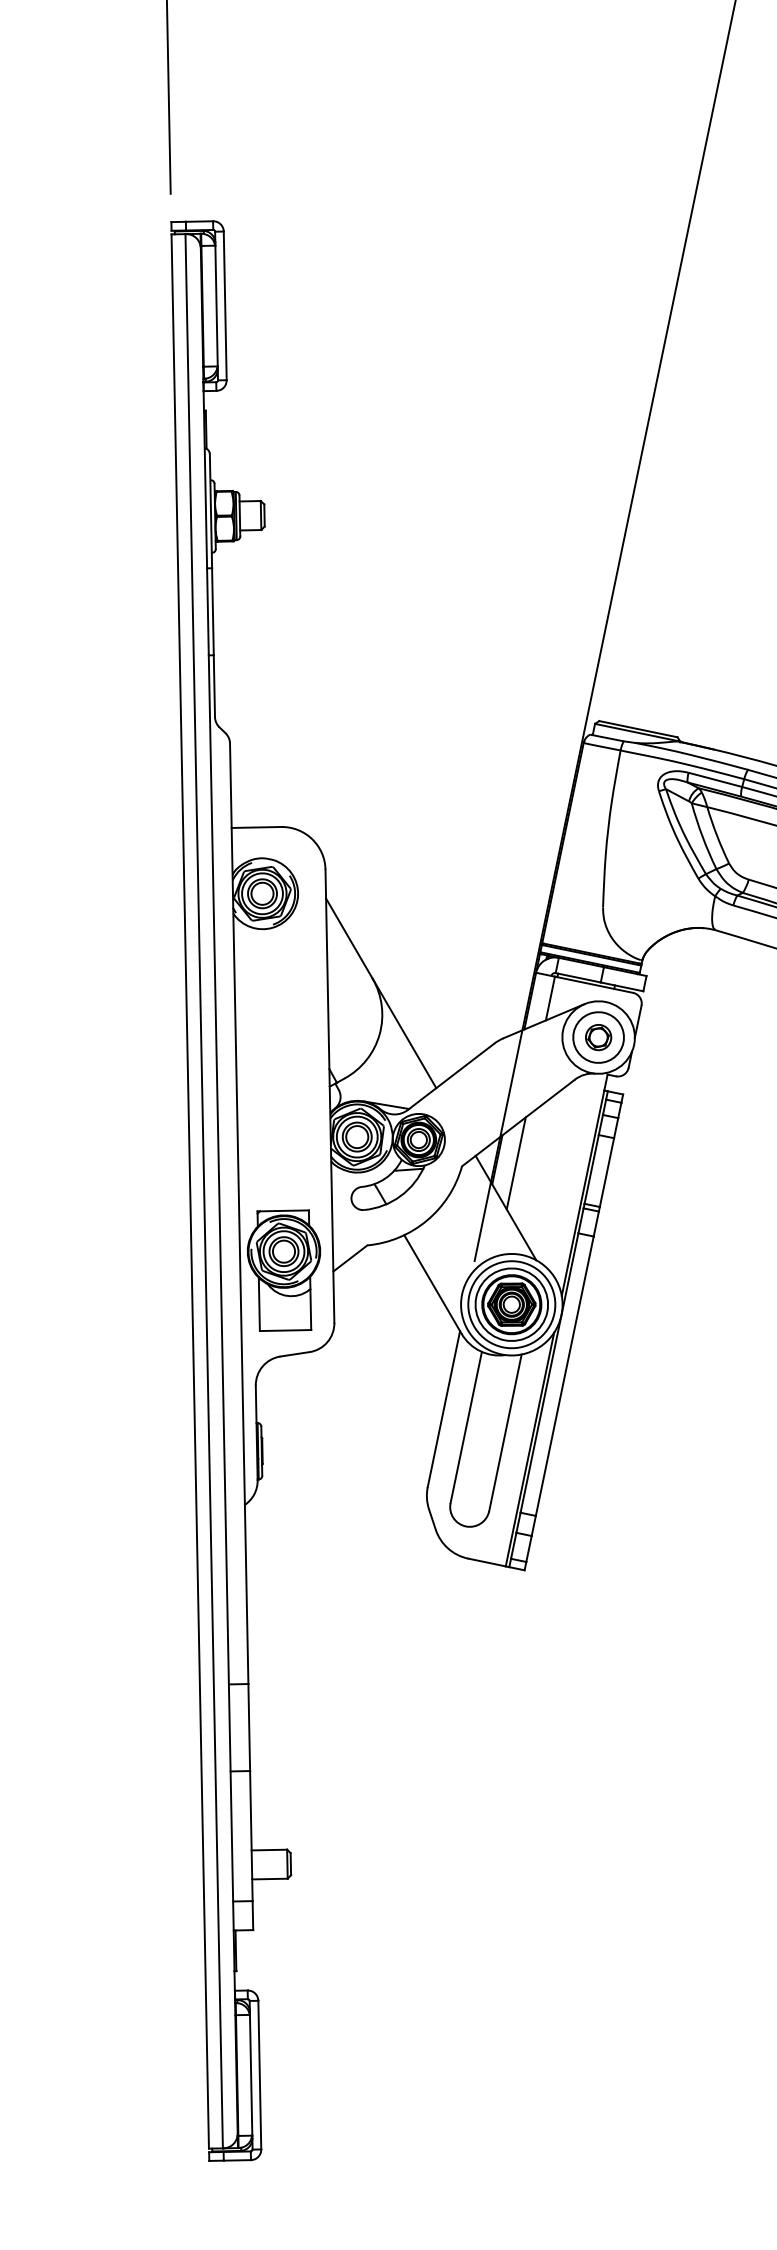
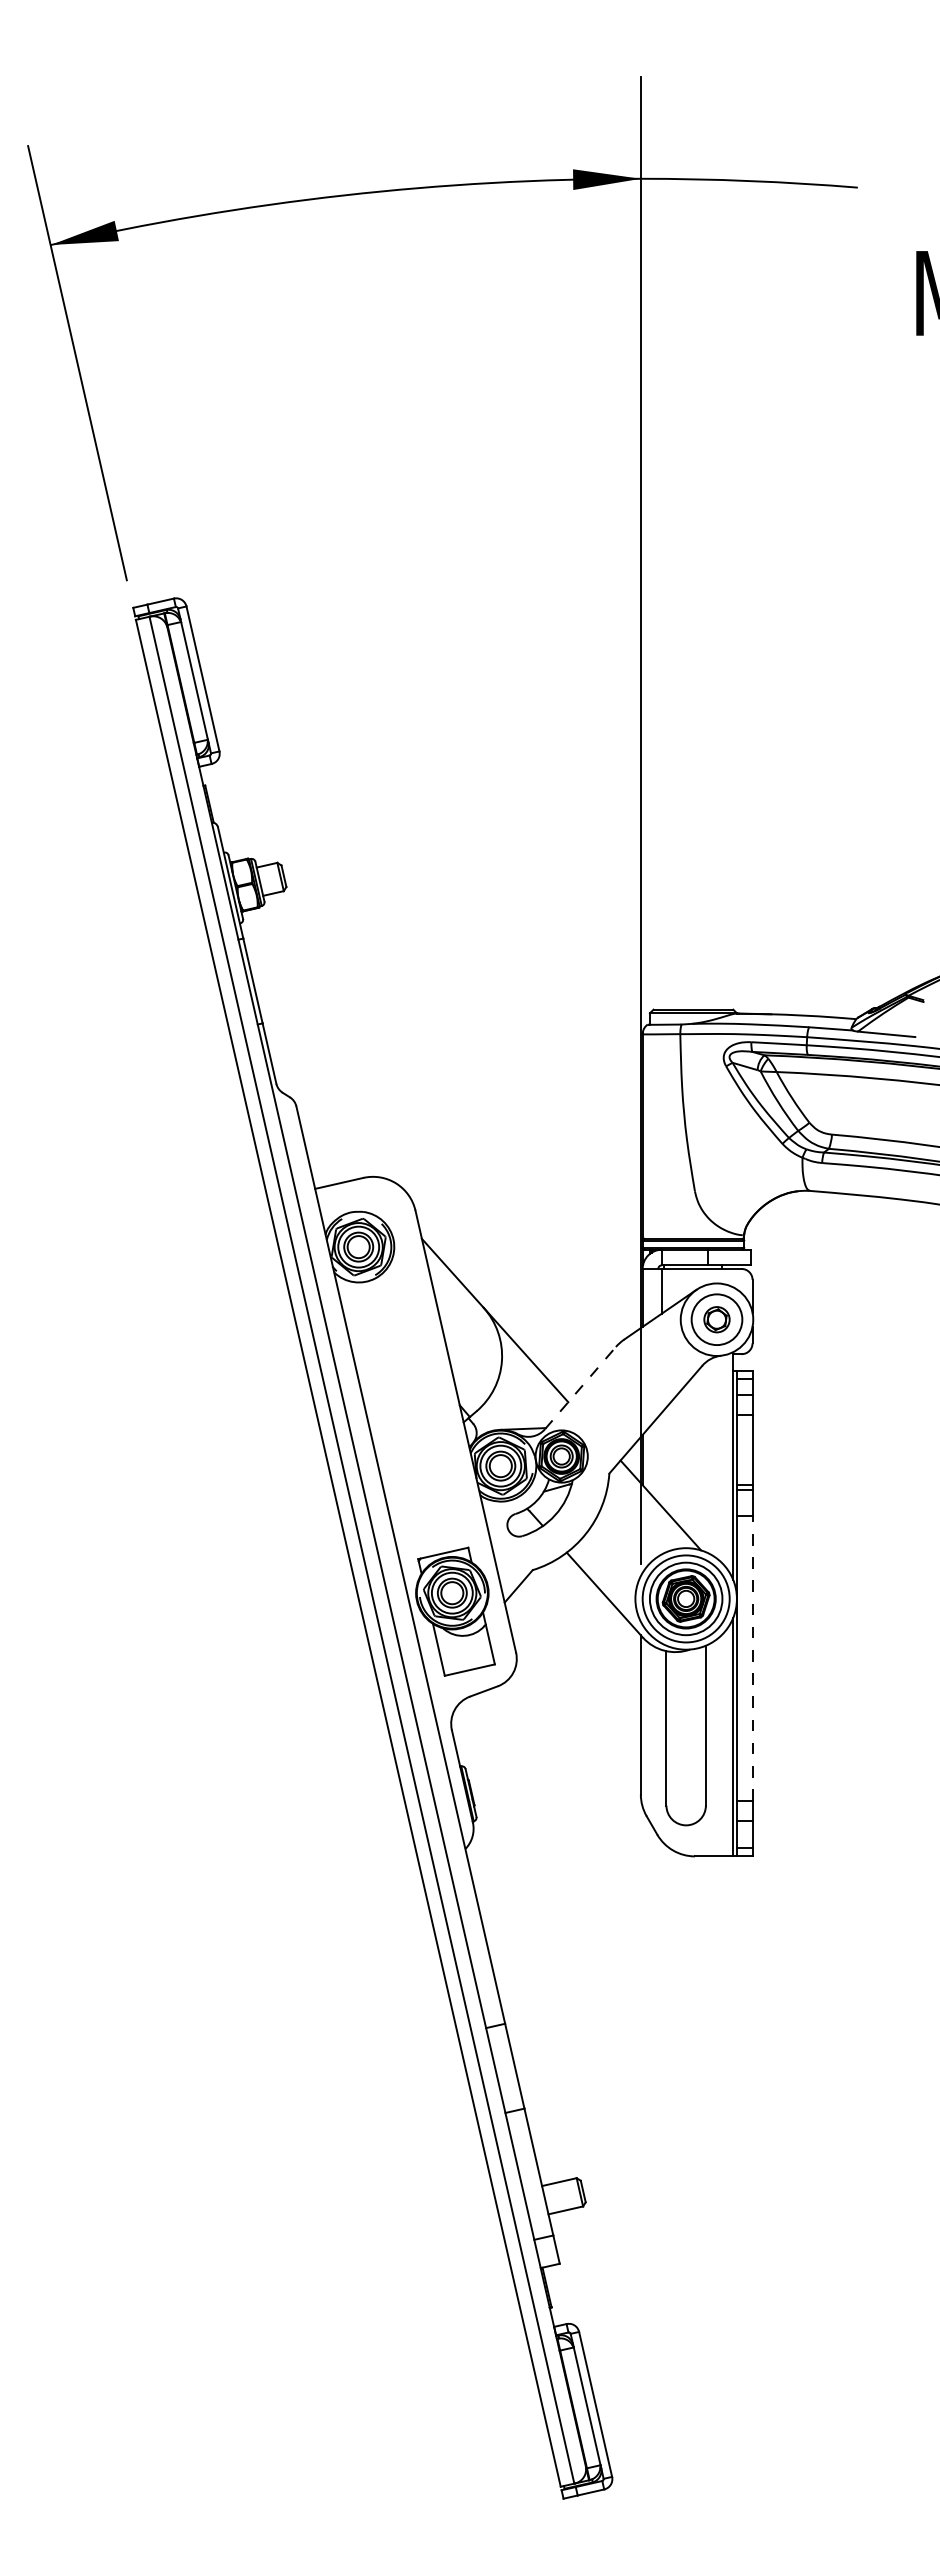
line: (451, 1076) -> (580, 1387), solid -> dashed
line: (515, 1163) -> (661, 1459), removed
line: (564, 1376) -> (752, 1658), solid -> dashed

